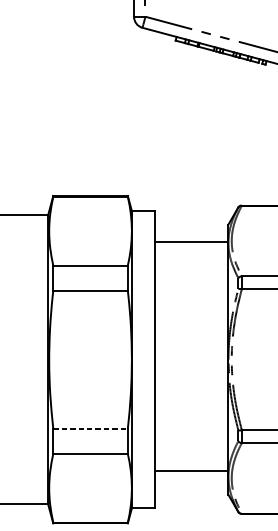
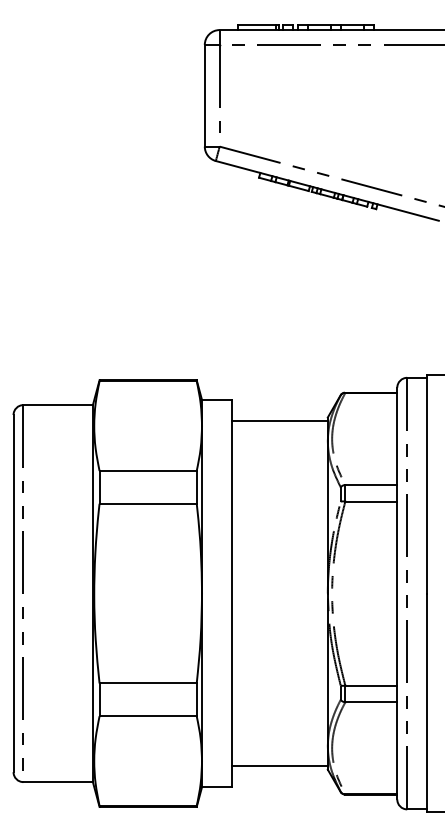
line: (191, 241) -> (279, 420), moved
line: (90, 428) -> (148, 683), dashed -> solid
line: (191, 471) -> (279, 766), moved

